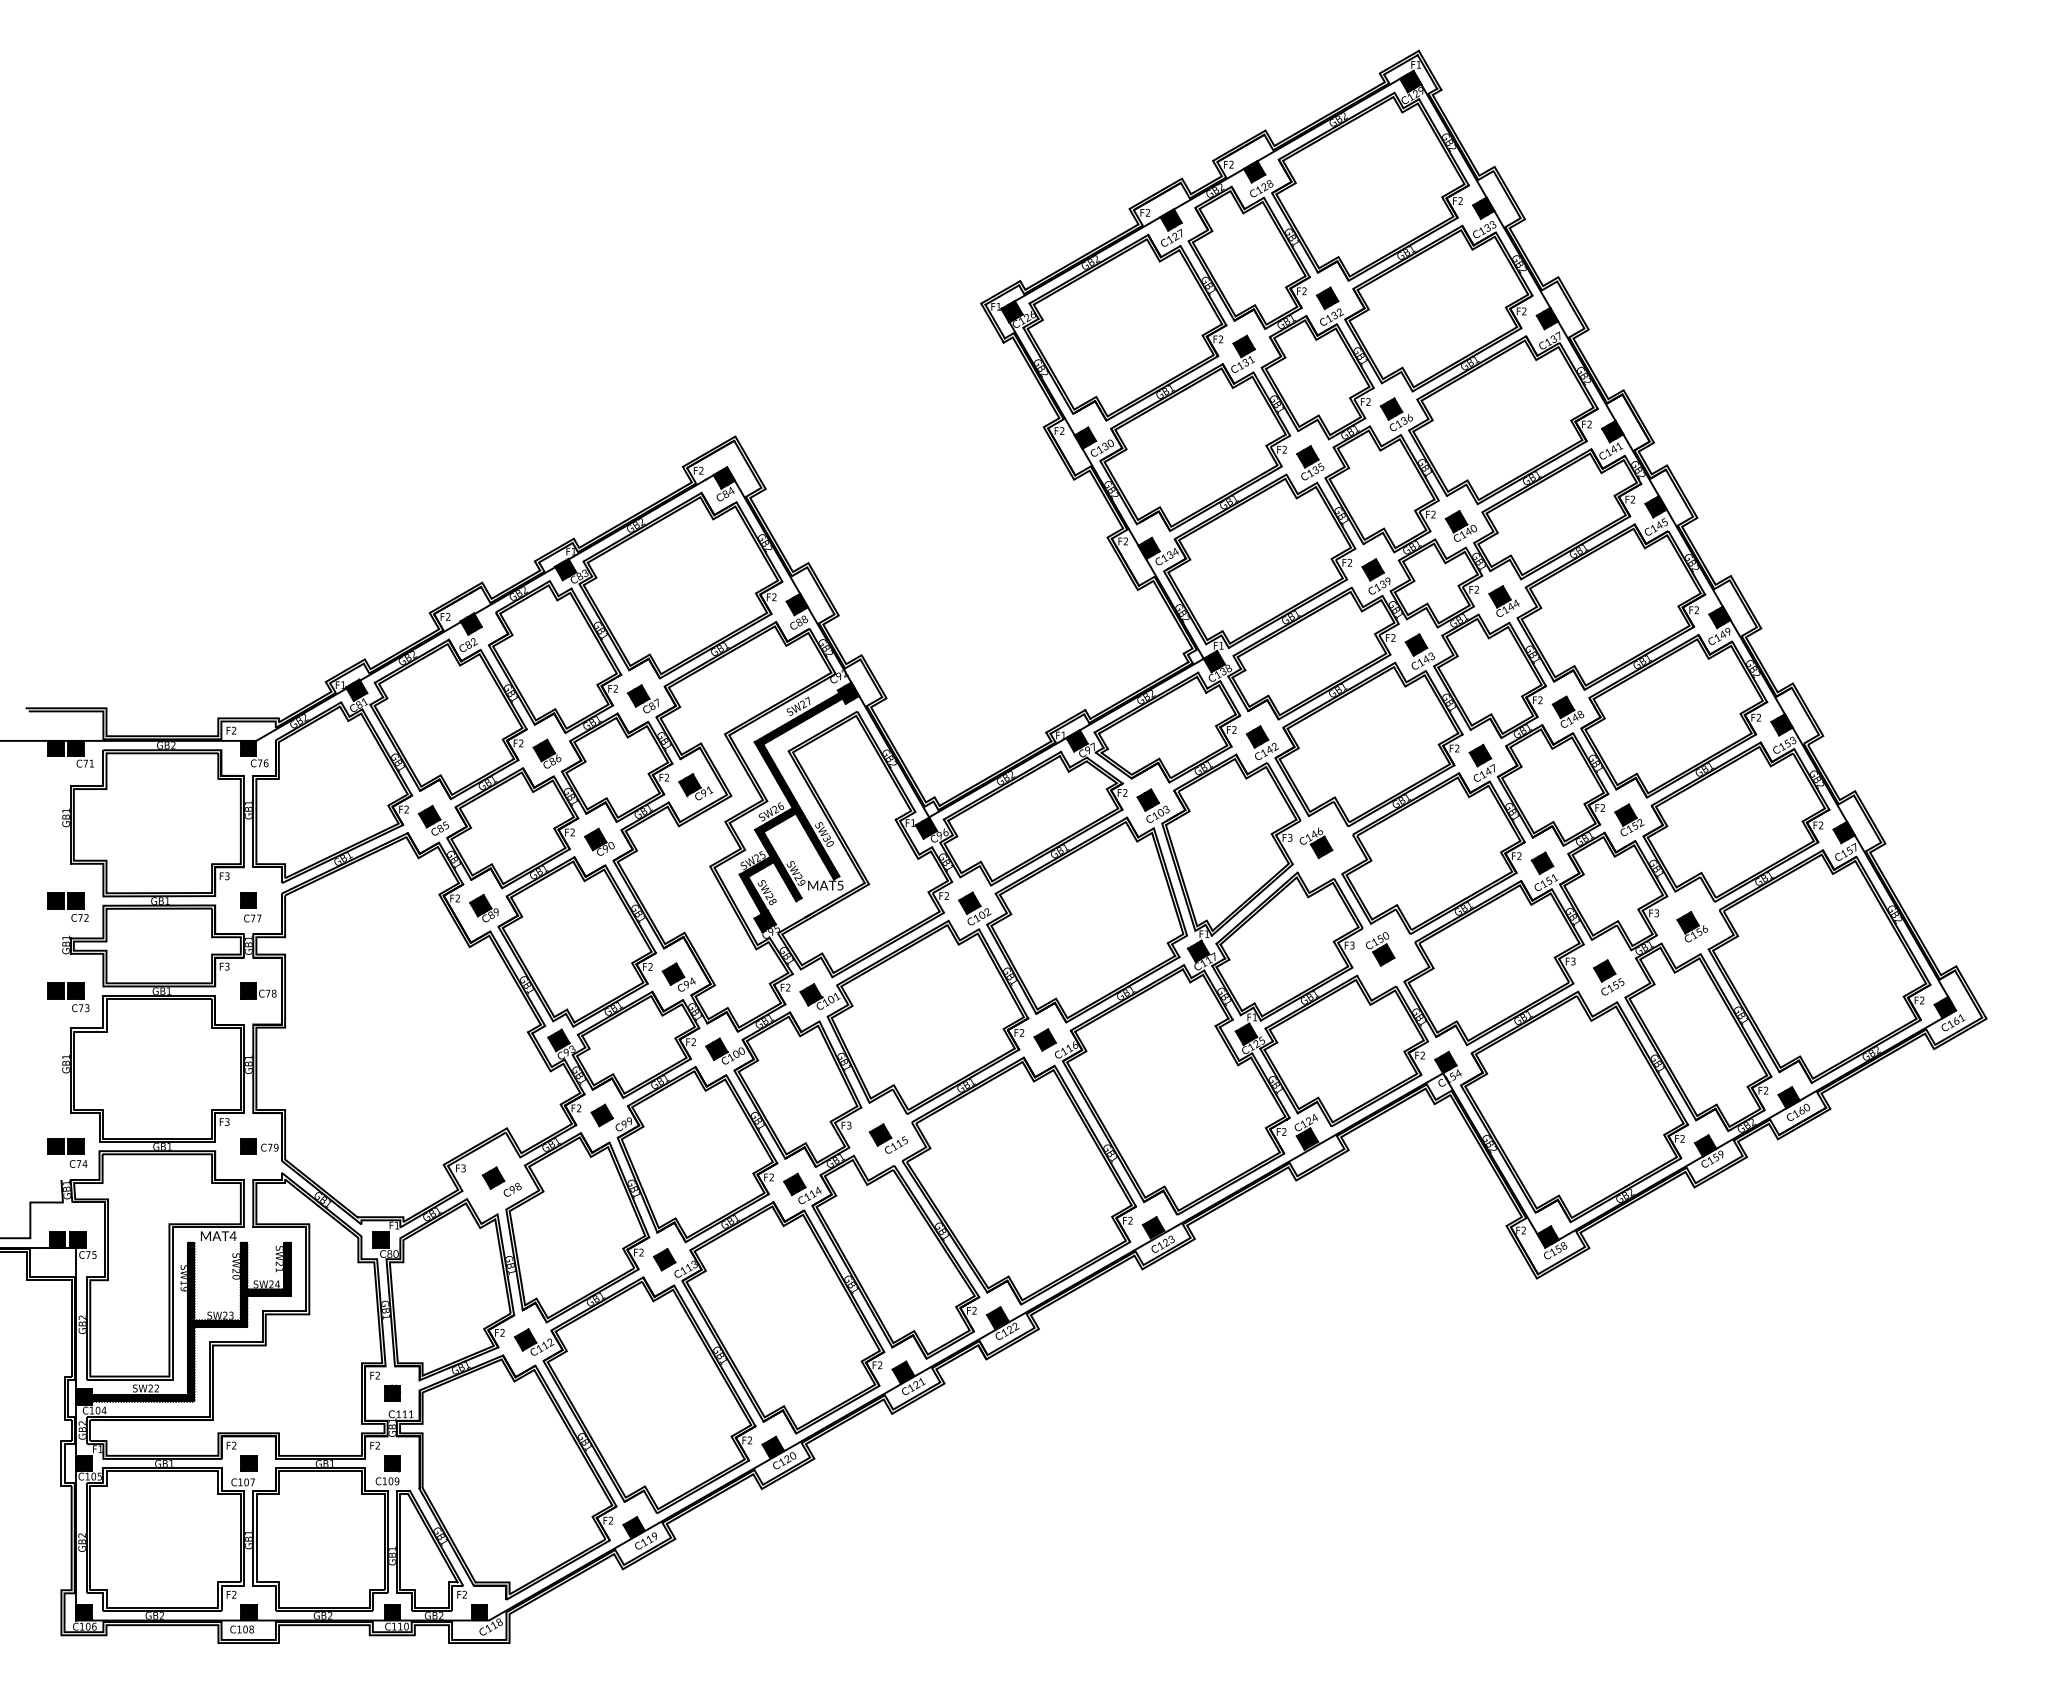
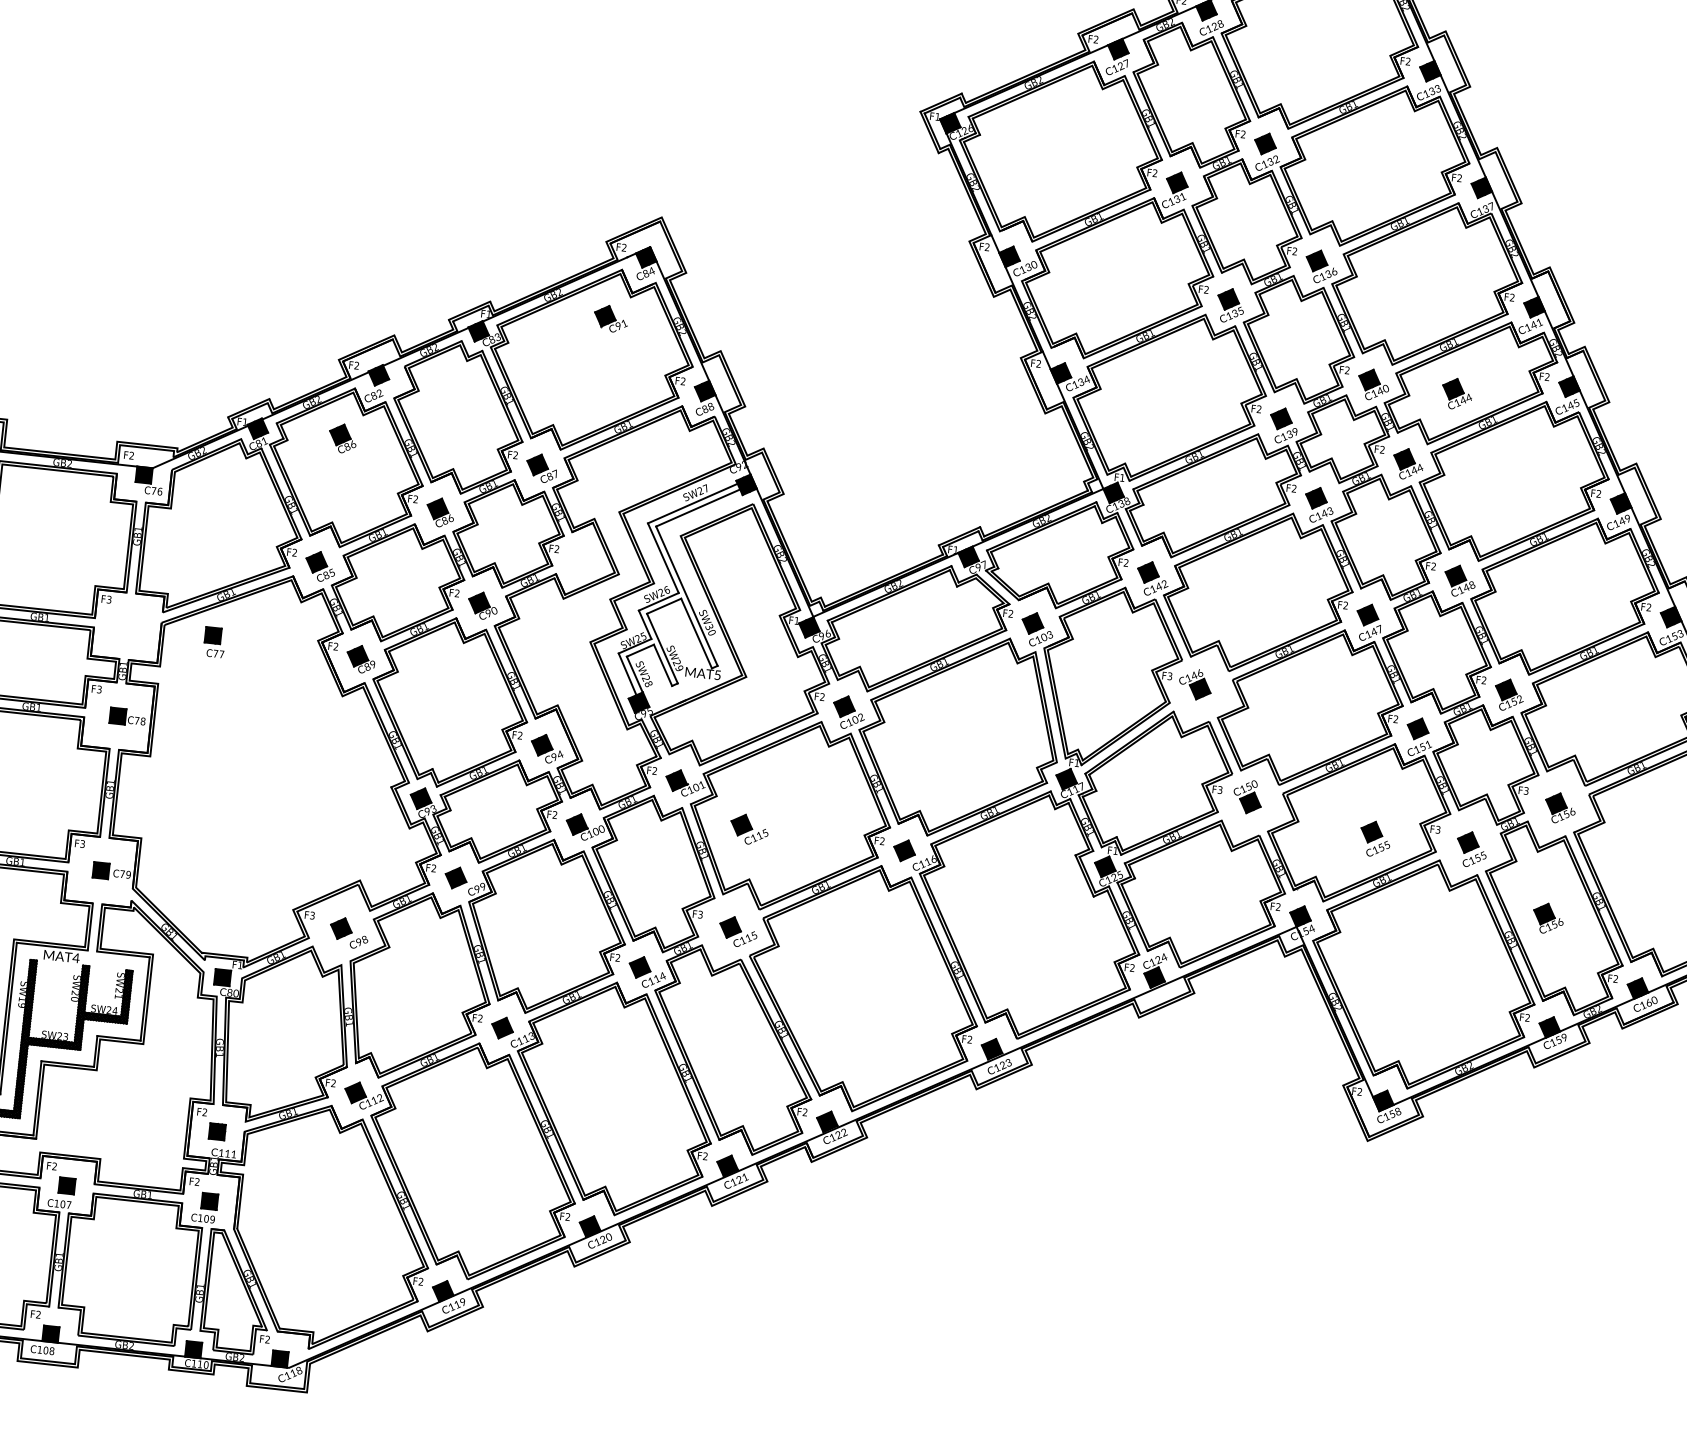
part: (1544, 525) -> (1456, 393), added
part: (441, 690) -> (342, 438), added
part: (695, 786) -> (610, 318), moved
hatch: (790, 803) -> (676, 588), removed
part: (250, 907) -> (214, 642), moved
part: (1511, 977) -> (1374, 839), added
part: (887, 1035) -> (748, 829), added
part: (1692, 1037) -> (1548, 918), added

